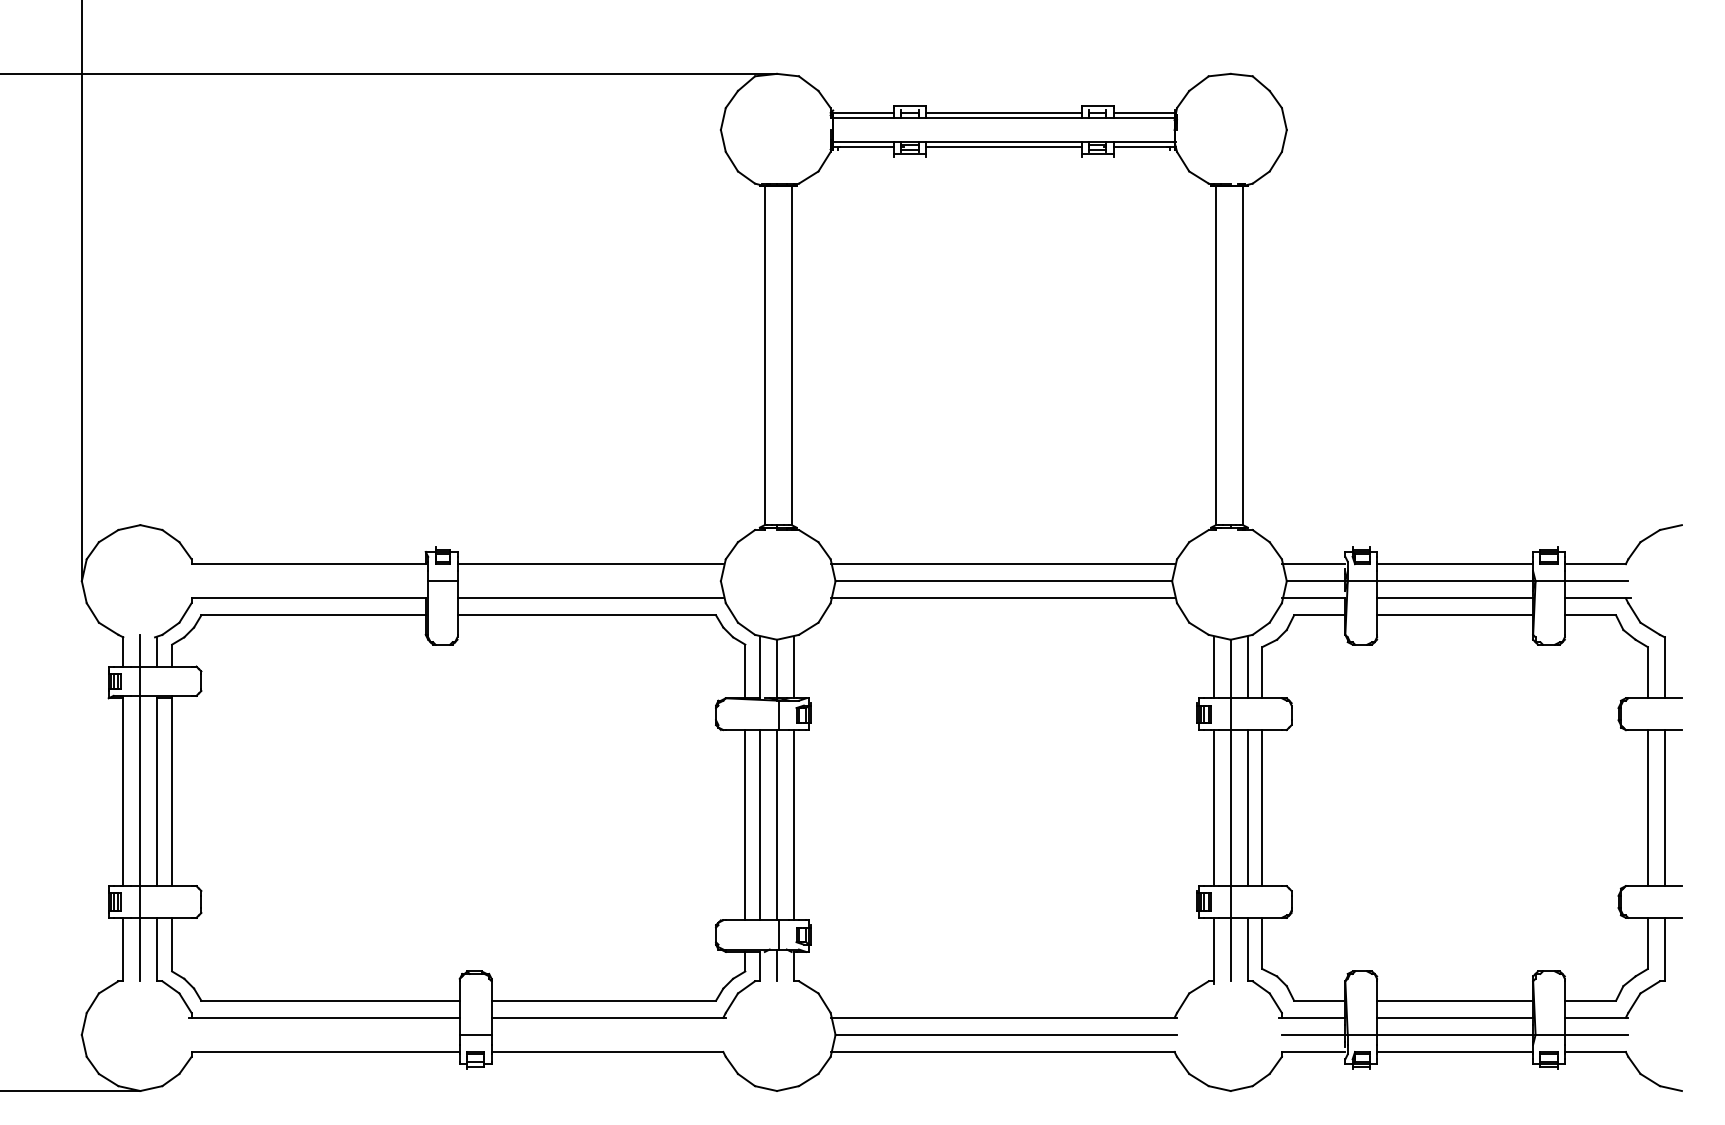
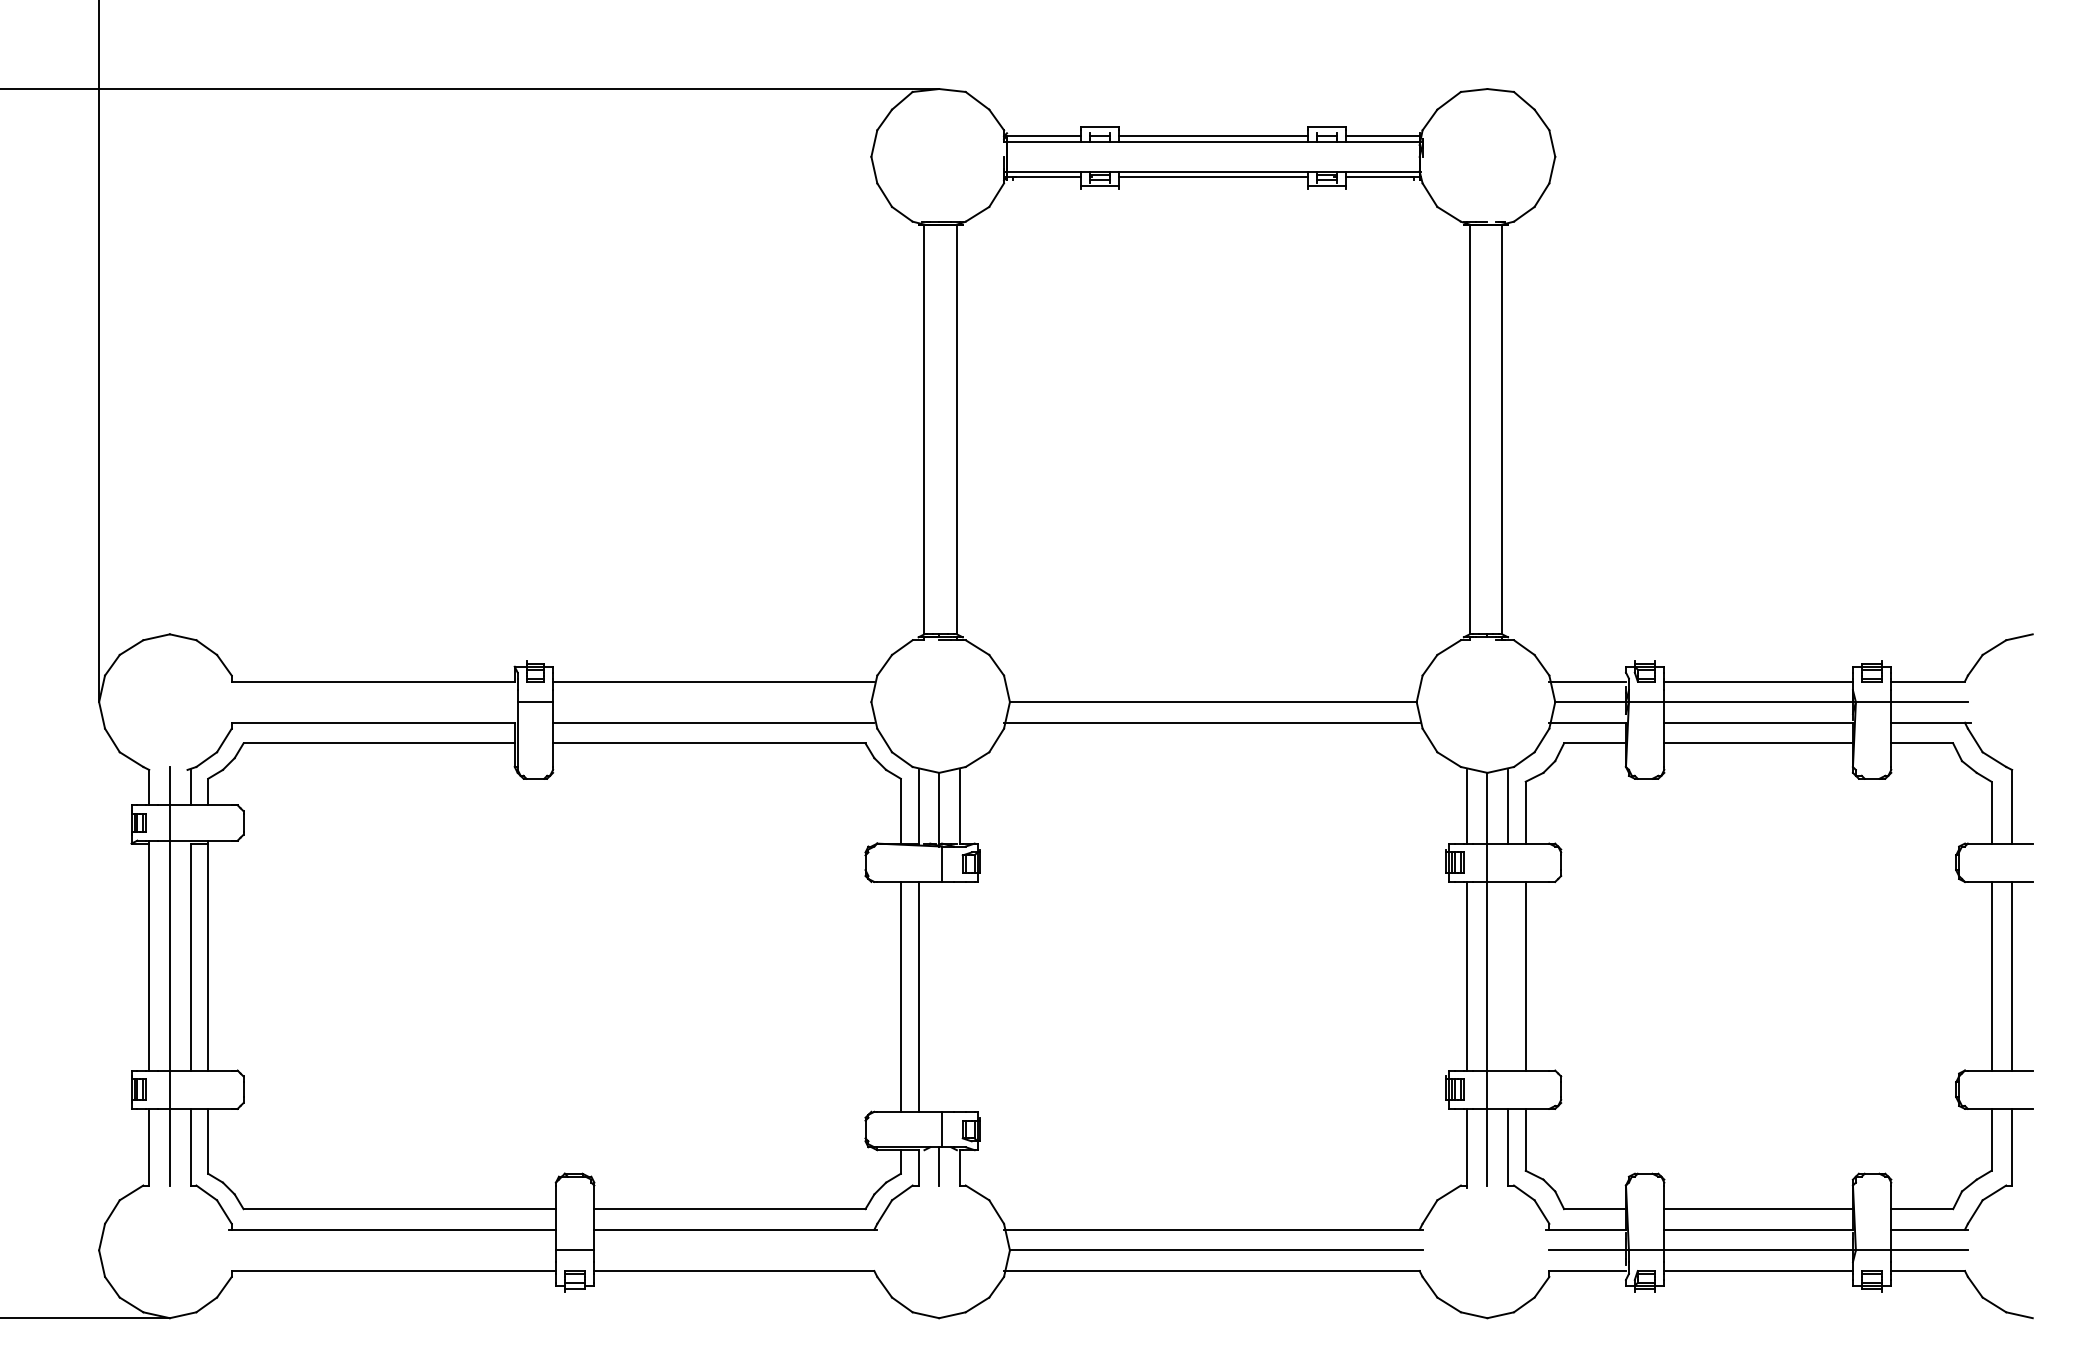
line: (1002, 564) -> (1211, 681), removed
line: (1248, 807) -> (1508, 975), removed
line: (777, 824) -> (939, 996), removed
line: (793, 824) -> (959, 996), removed

